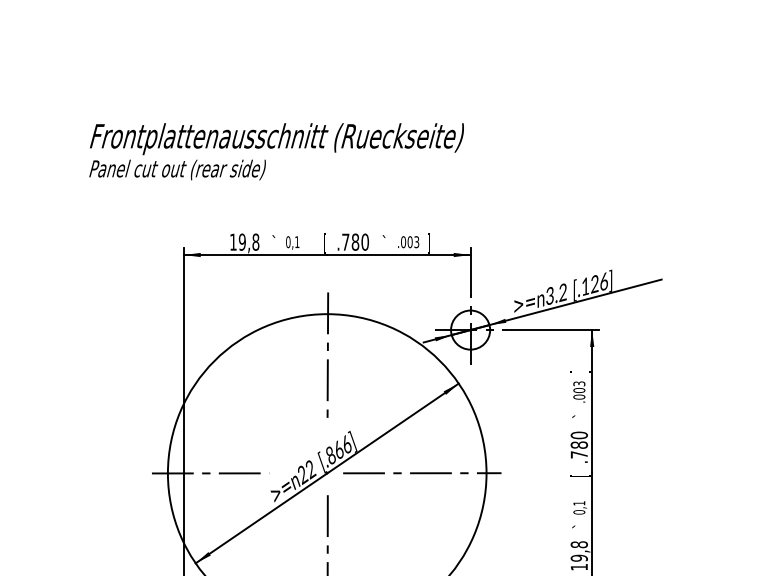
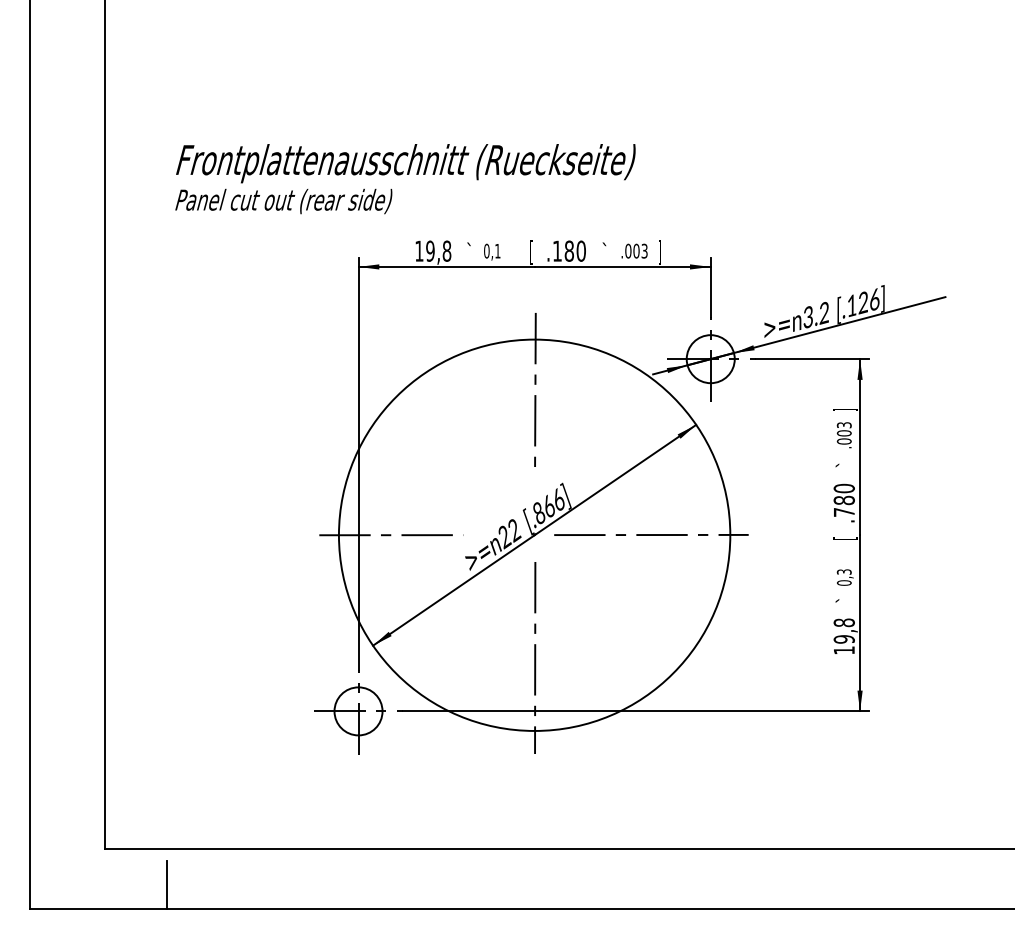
text: (276, 152) -> (405, 179), moved
text: (345, 241) -> (557, 250), .780 -> .180
text: (578, 502) -> (843, 571), 0,1 -> 0,3

